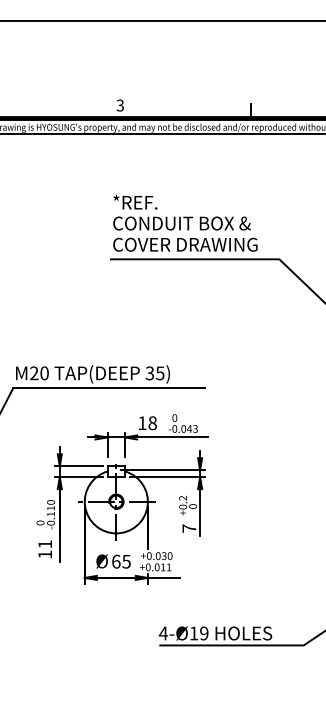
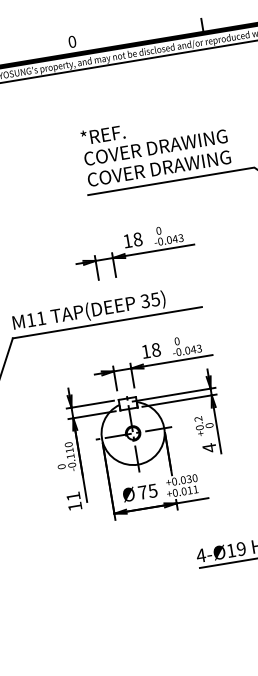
text: (119, 105) -> (71, 41), 3 -> 0
text: (197, 223) -> (167, 145), CONDUIT BOX & -> COVER DRAWING
part: (147, 323) -> (134, 252), added
text: (39, 373) -> (36, 319), M20 -> M11
text: (189, 528) -> (209, 447), 7 -> 4
text: (44, 549) -> (73, 501), moved
text: (116, 561) -> (143, 492), 65 -> 75

